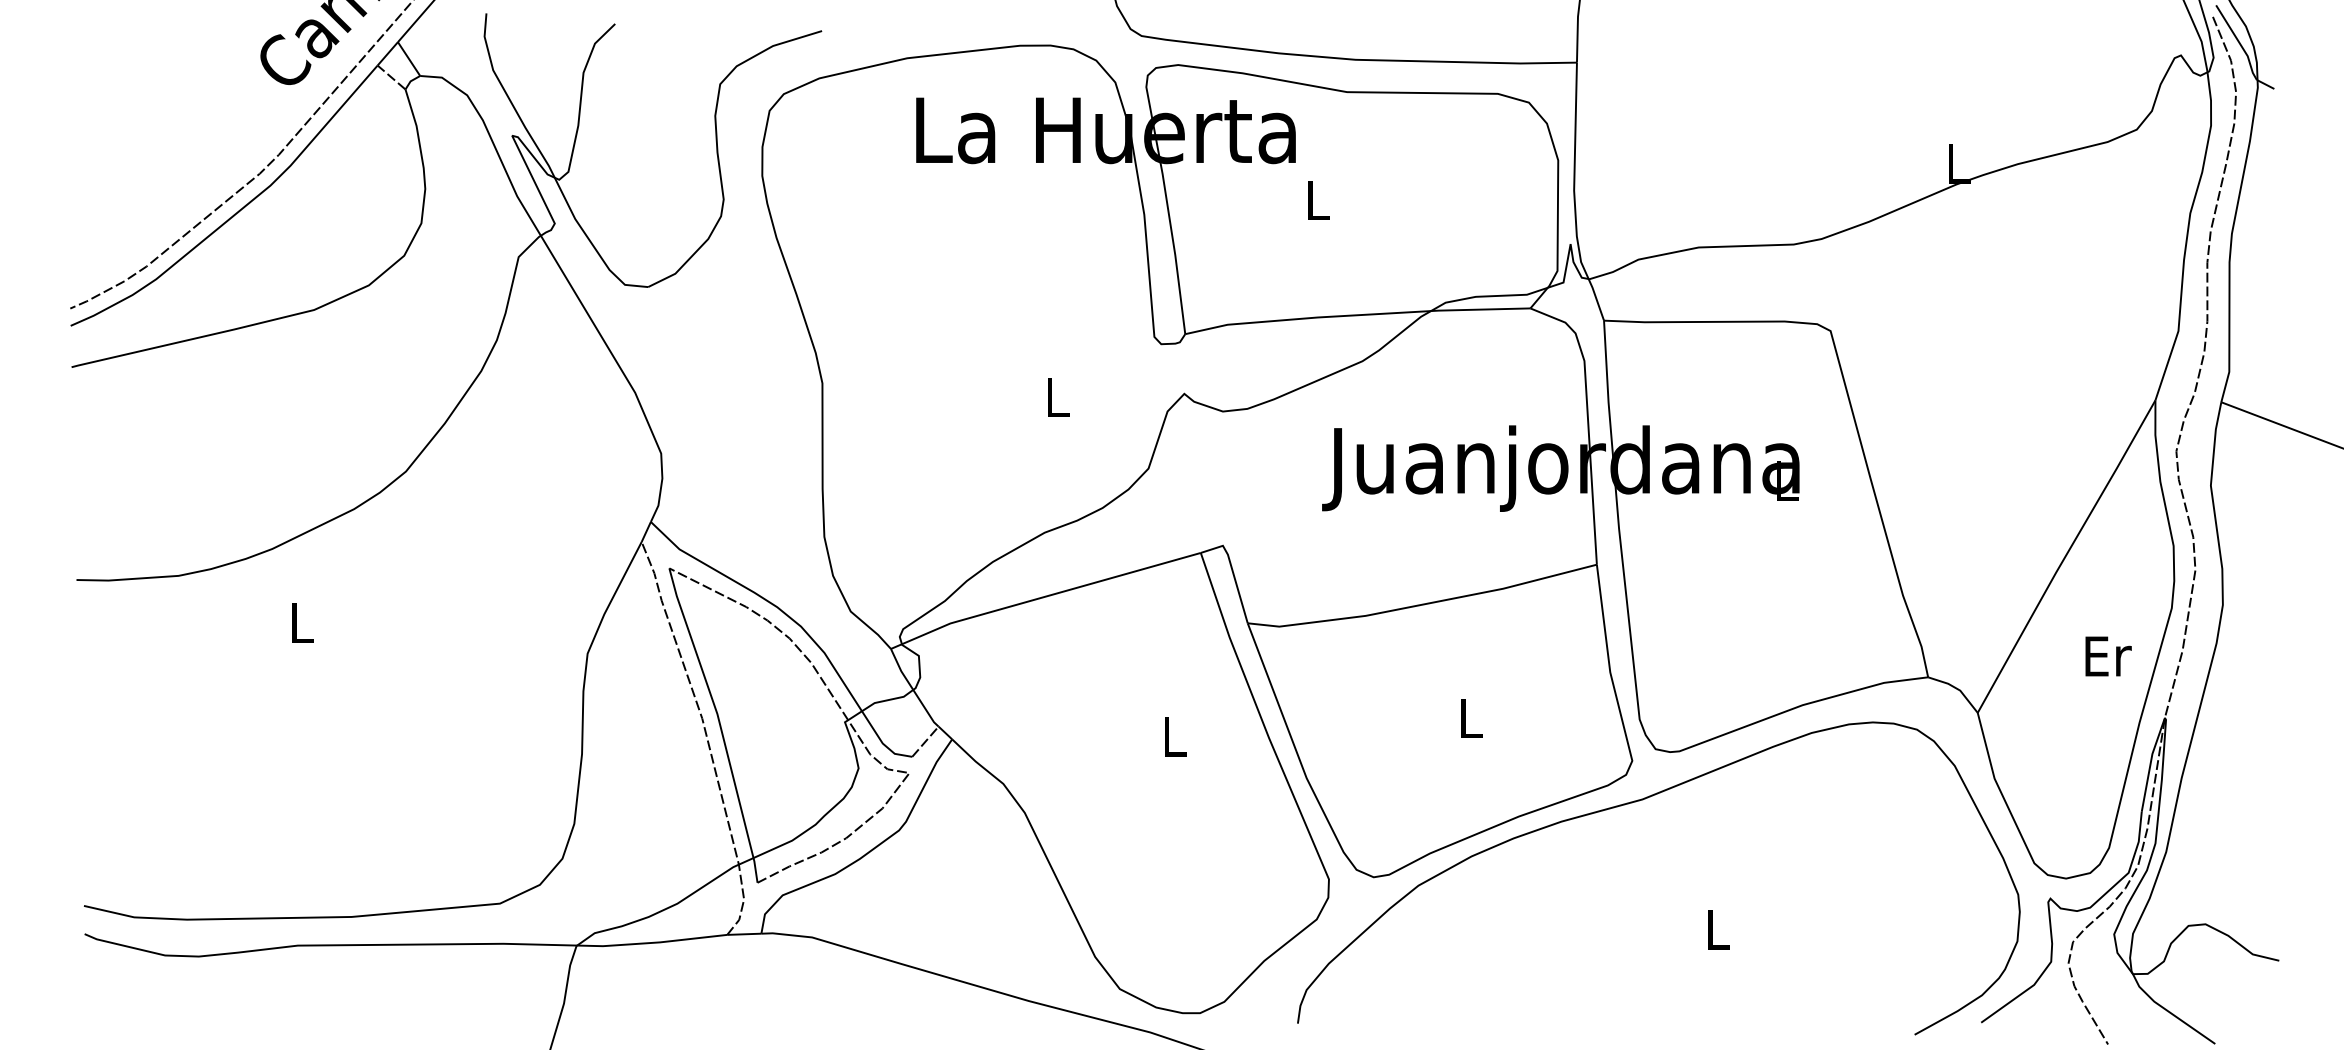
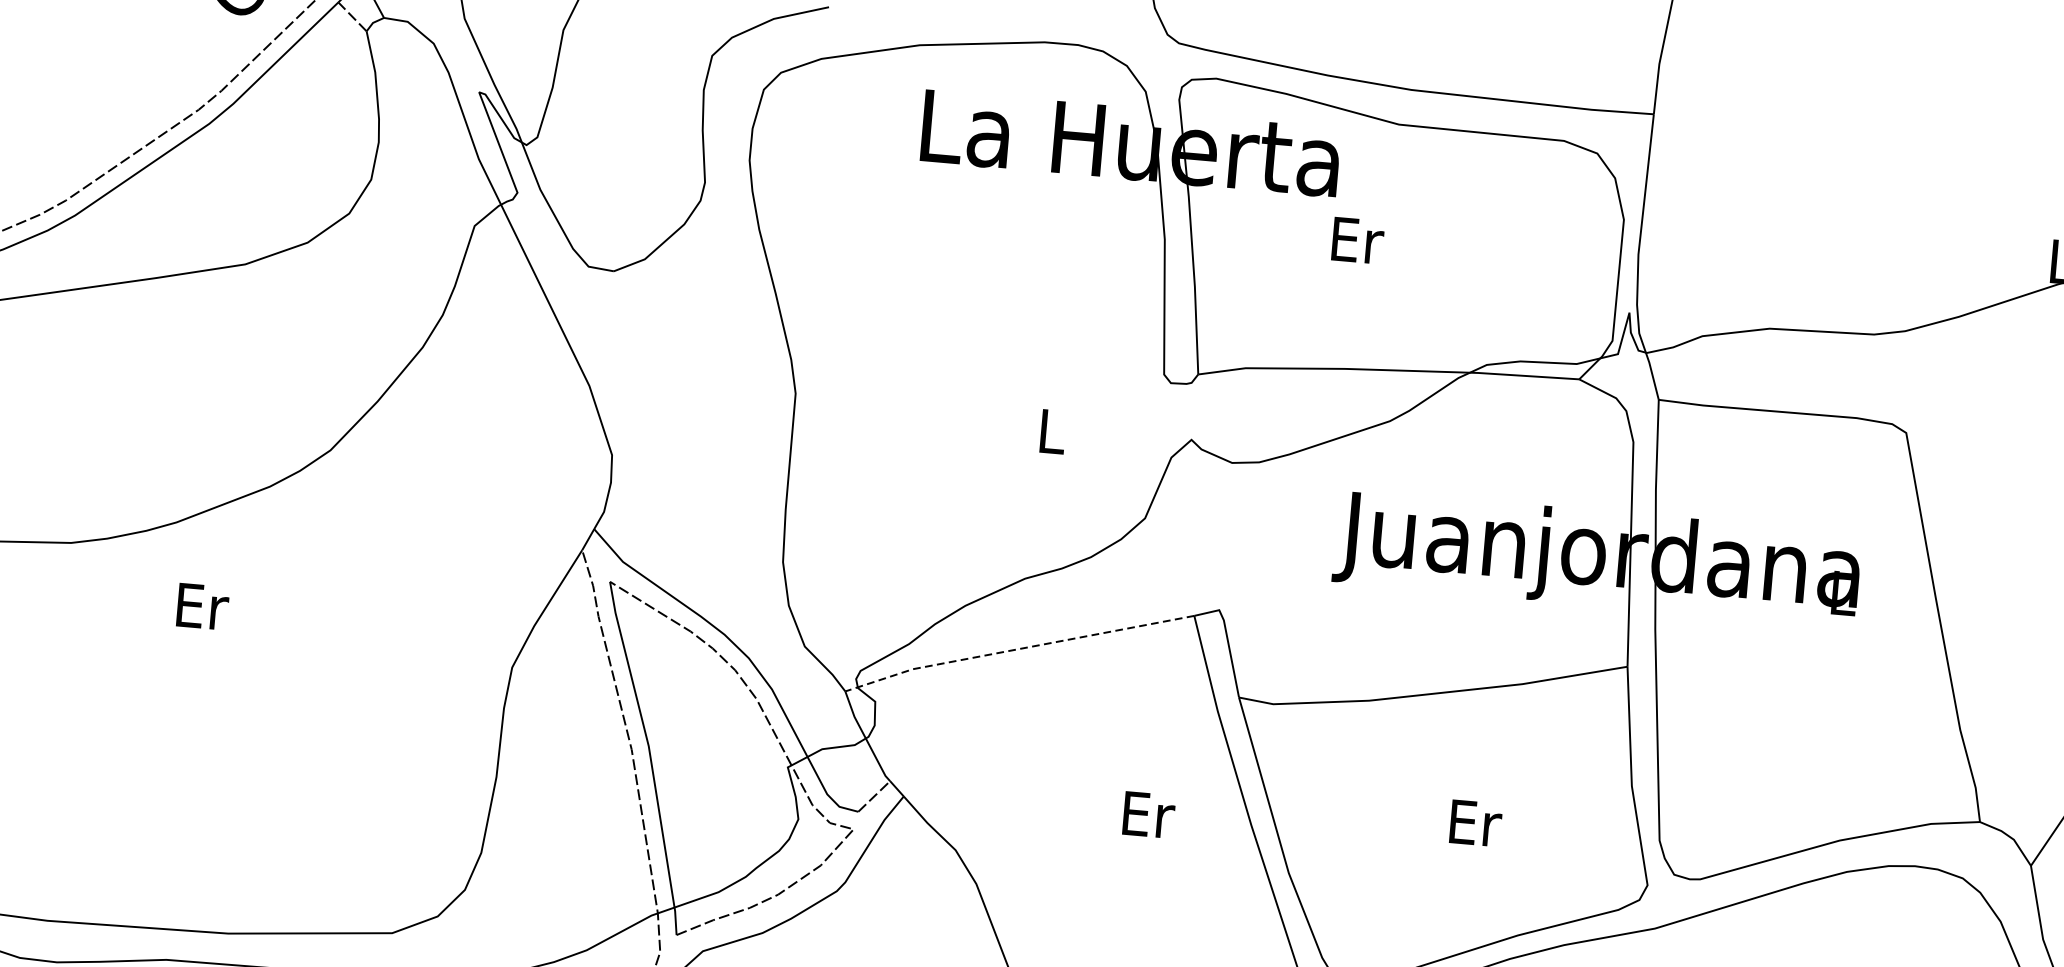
text: (1319, 200) -> (1358, 240), L -> Er
line: (1043, 597) -> (1017, 649), solid -> dashed
text: (303, 622) -> (203, 606), L -> Er
text: (1472, 718) -> (1476, 823), L -> Er
text: (1175, 736) -> (1148, 814), L -> Er

